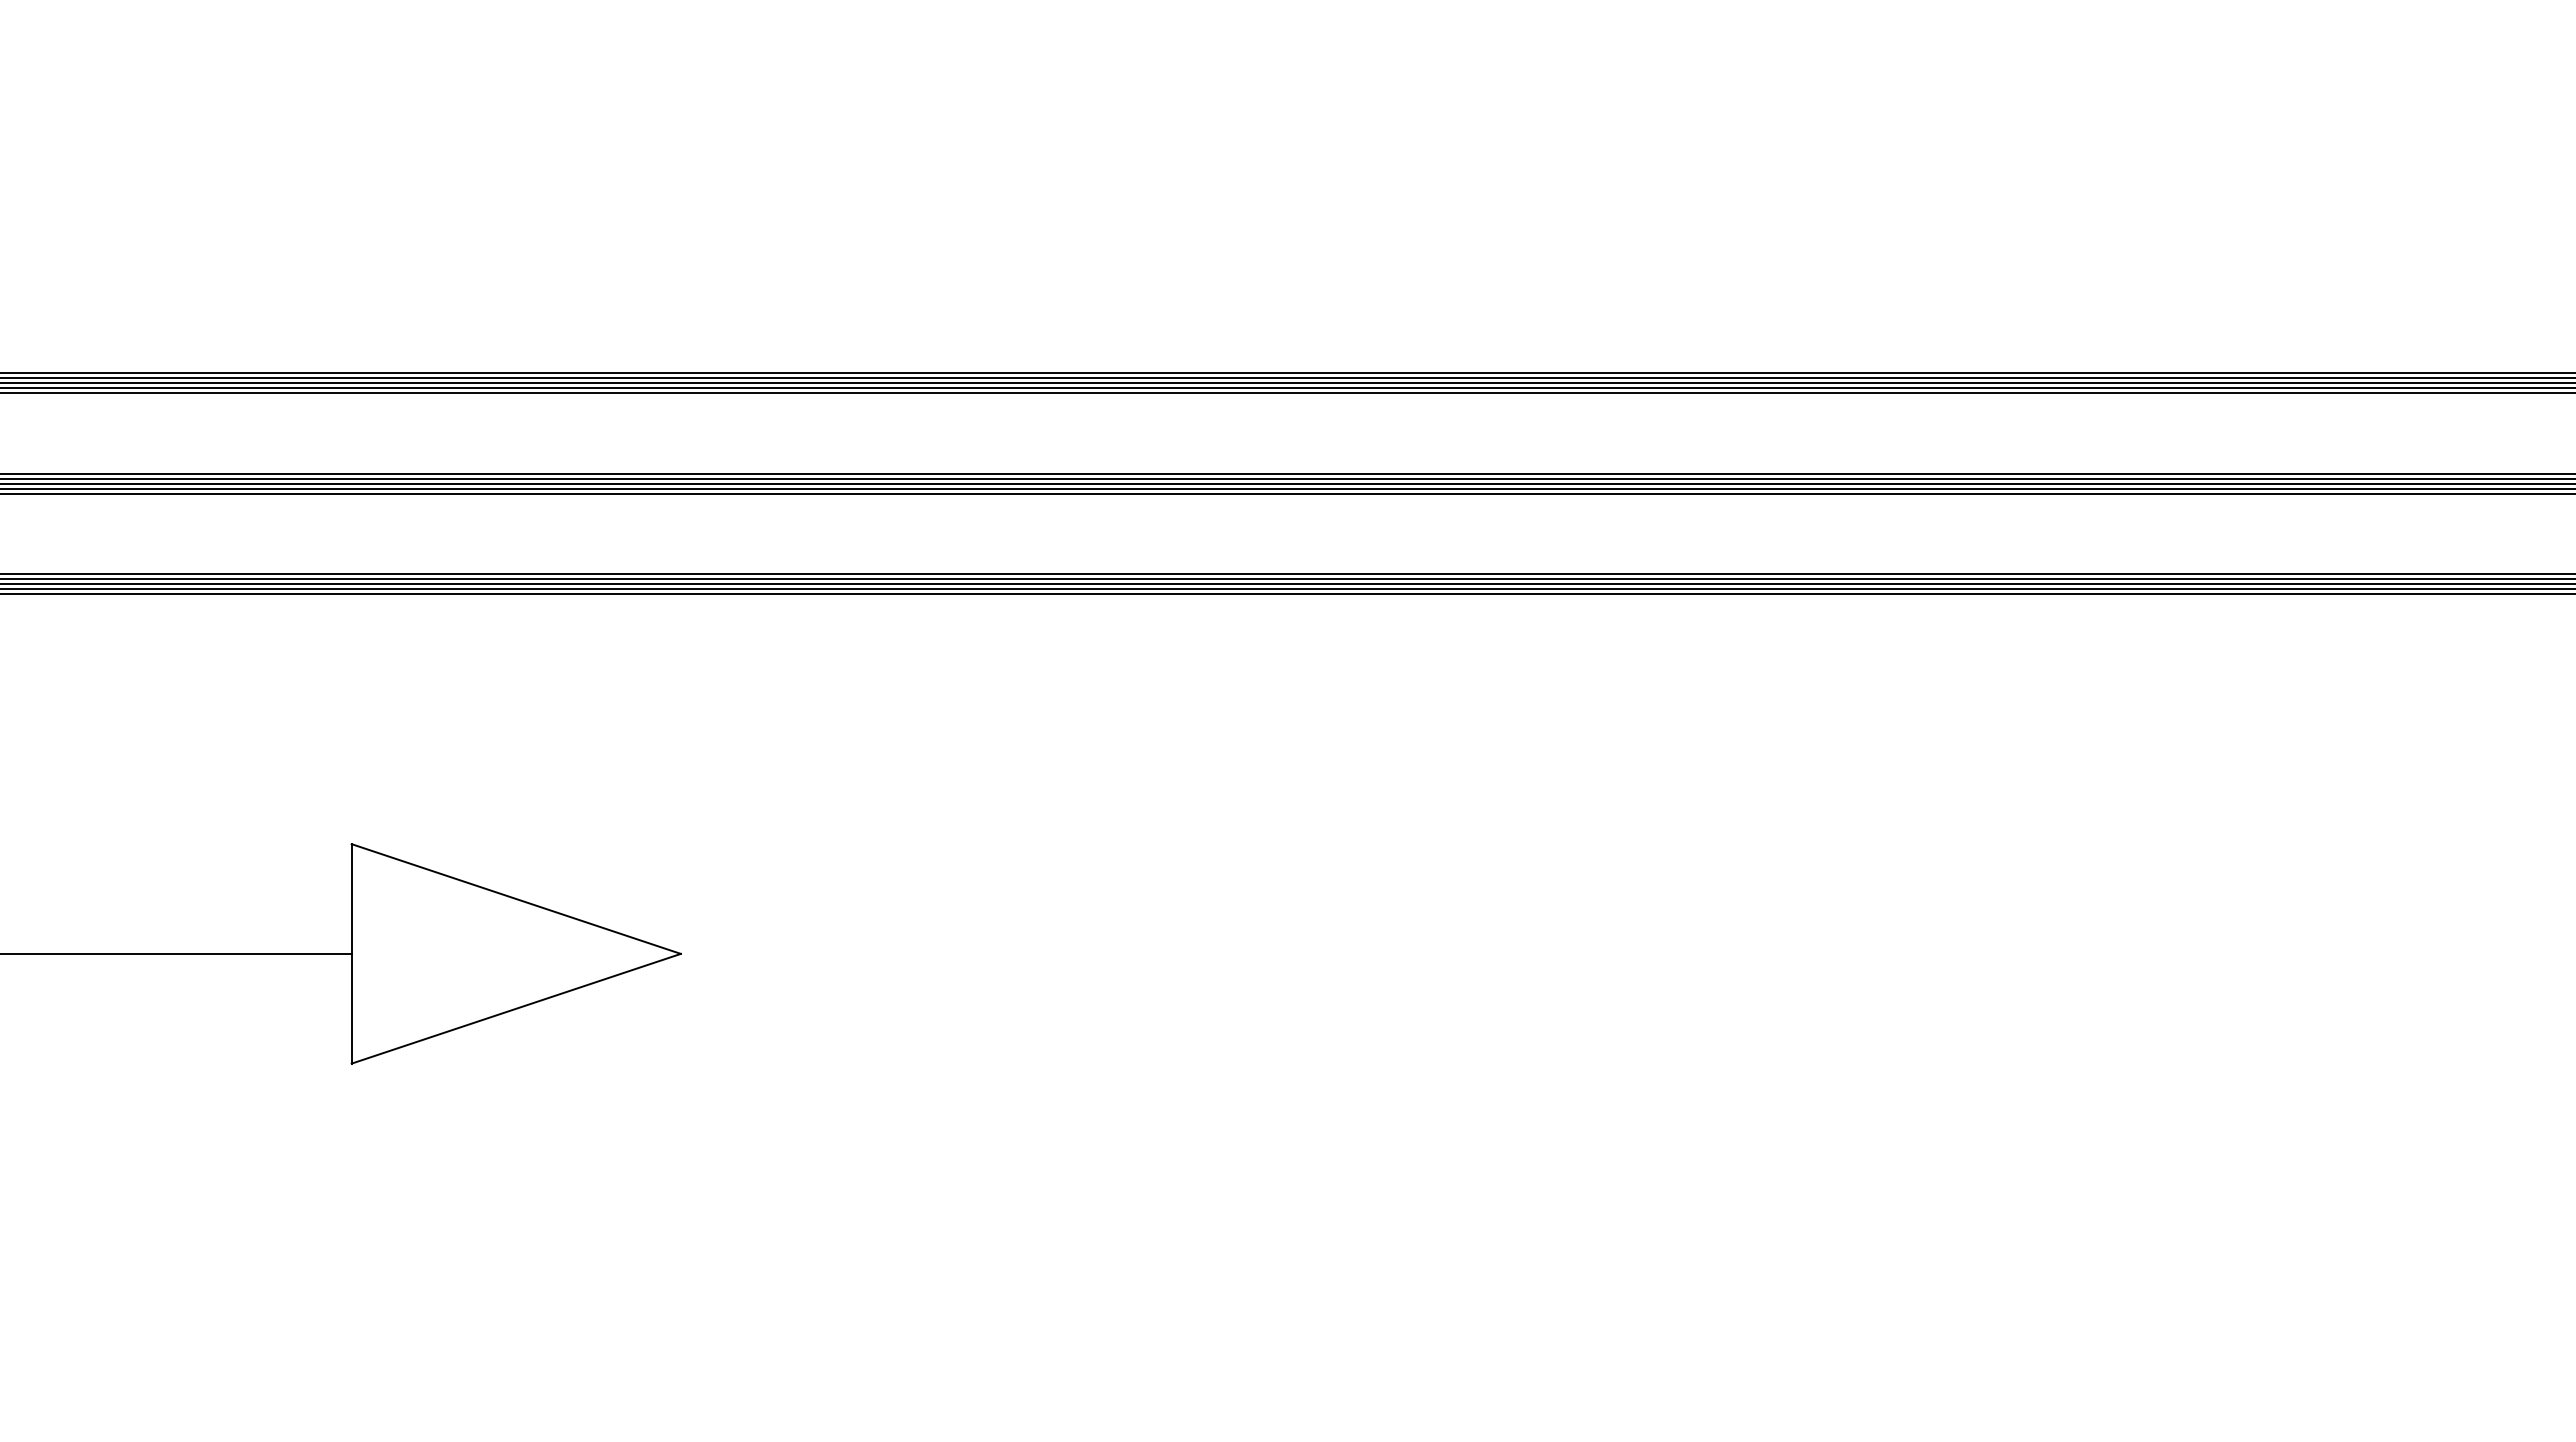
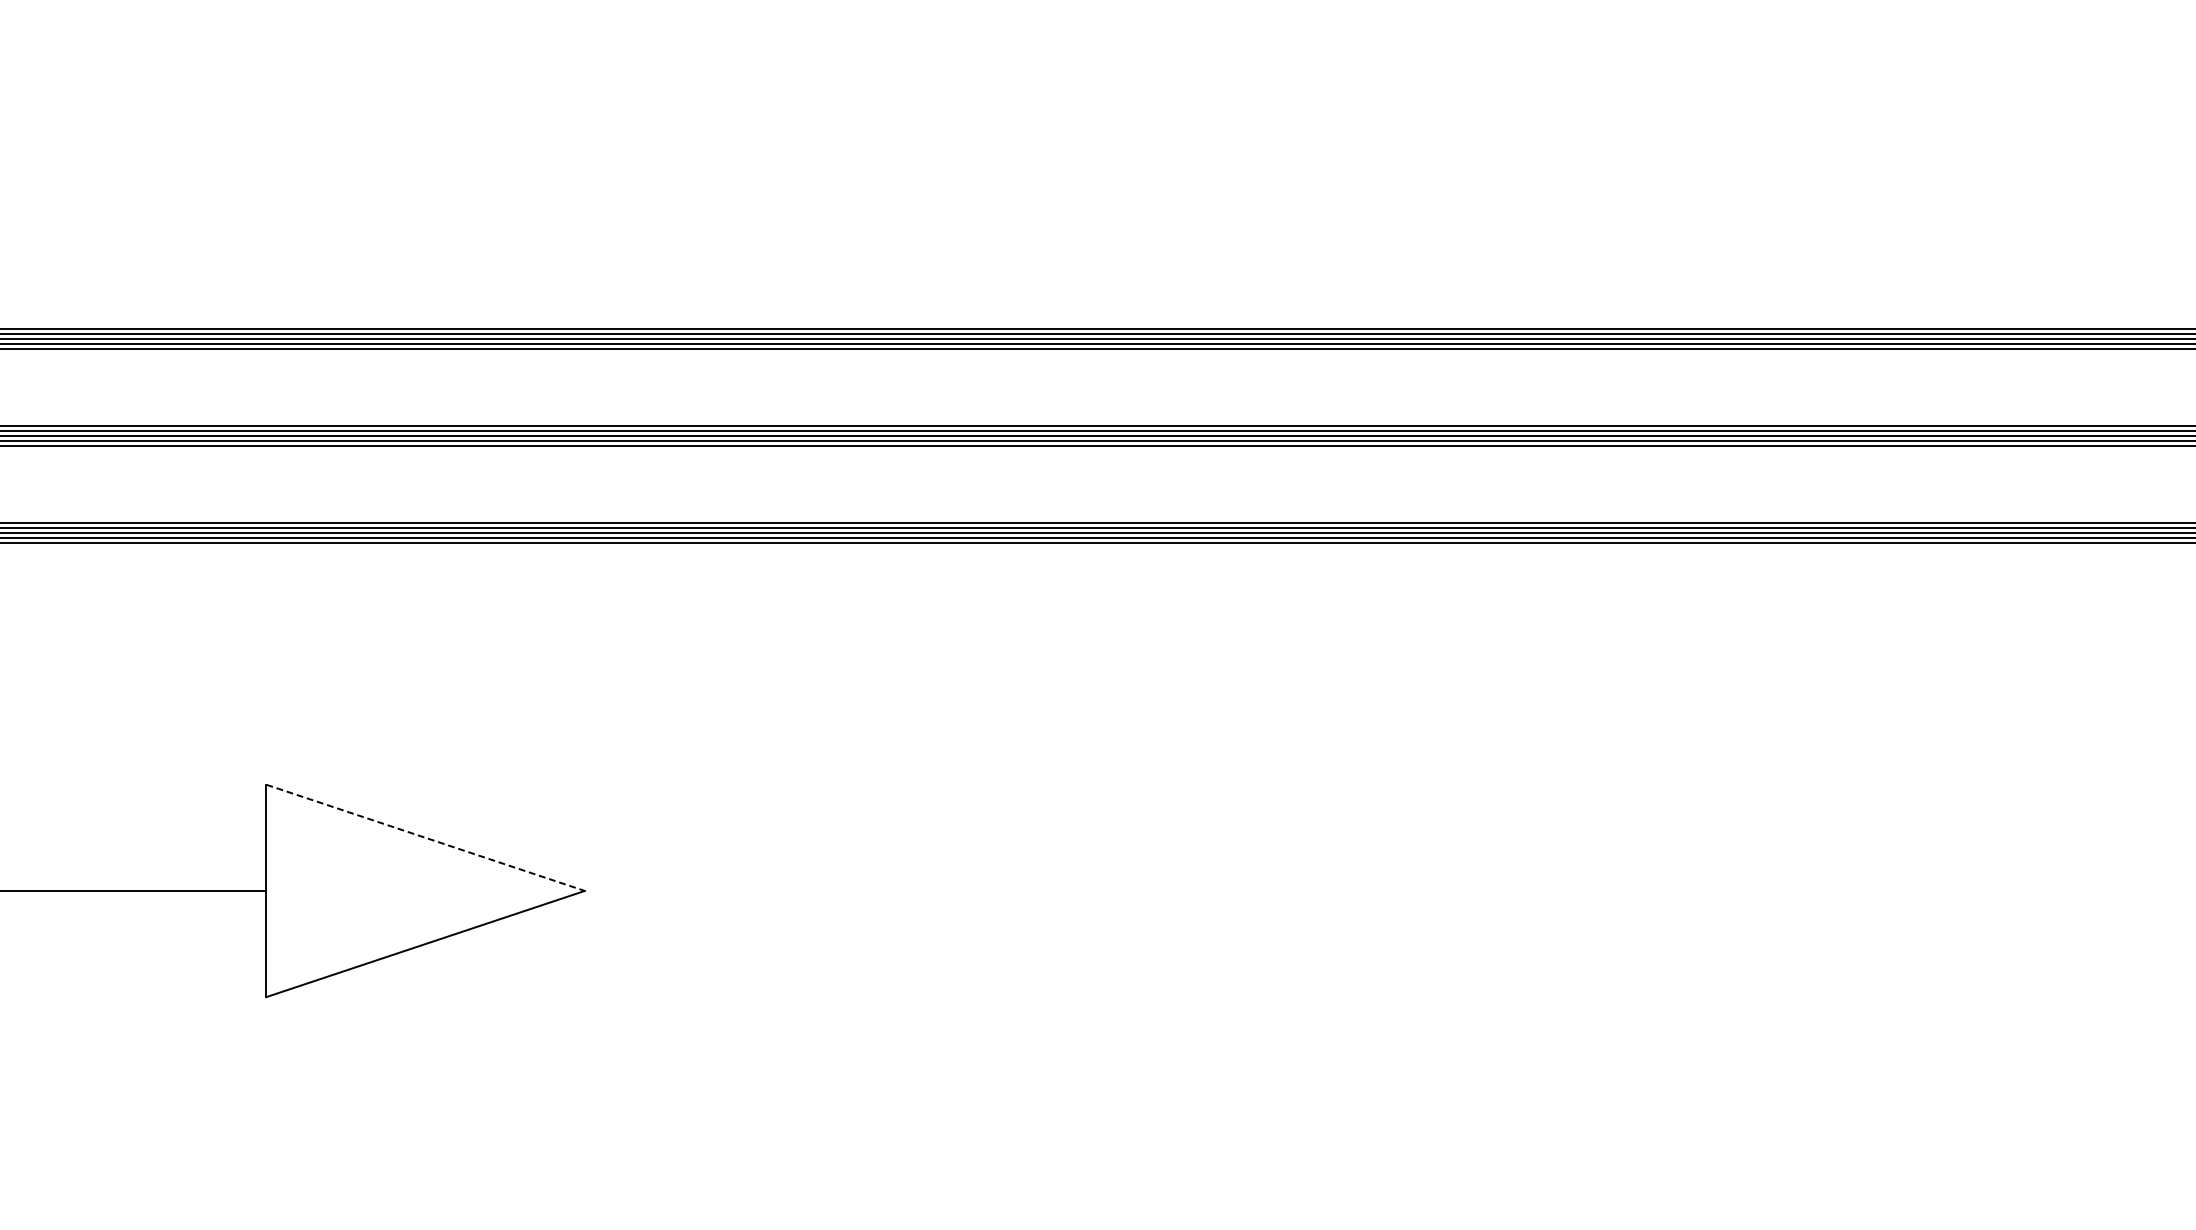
line: (516, 899) -> (425, 838), solid -> dashed

